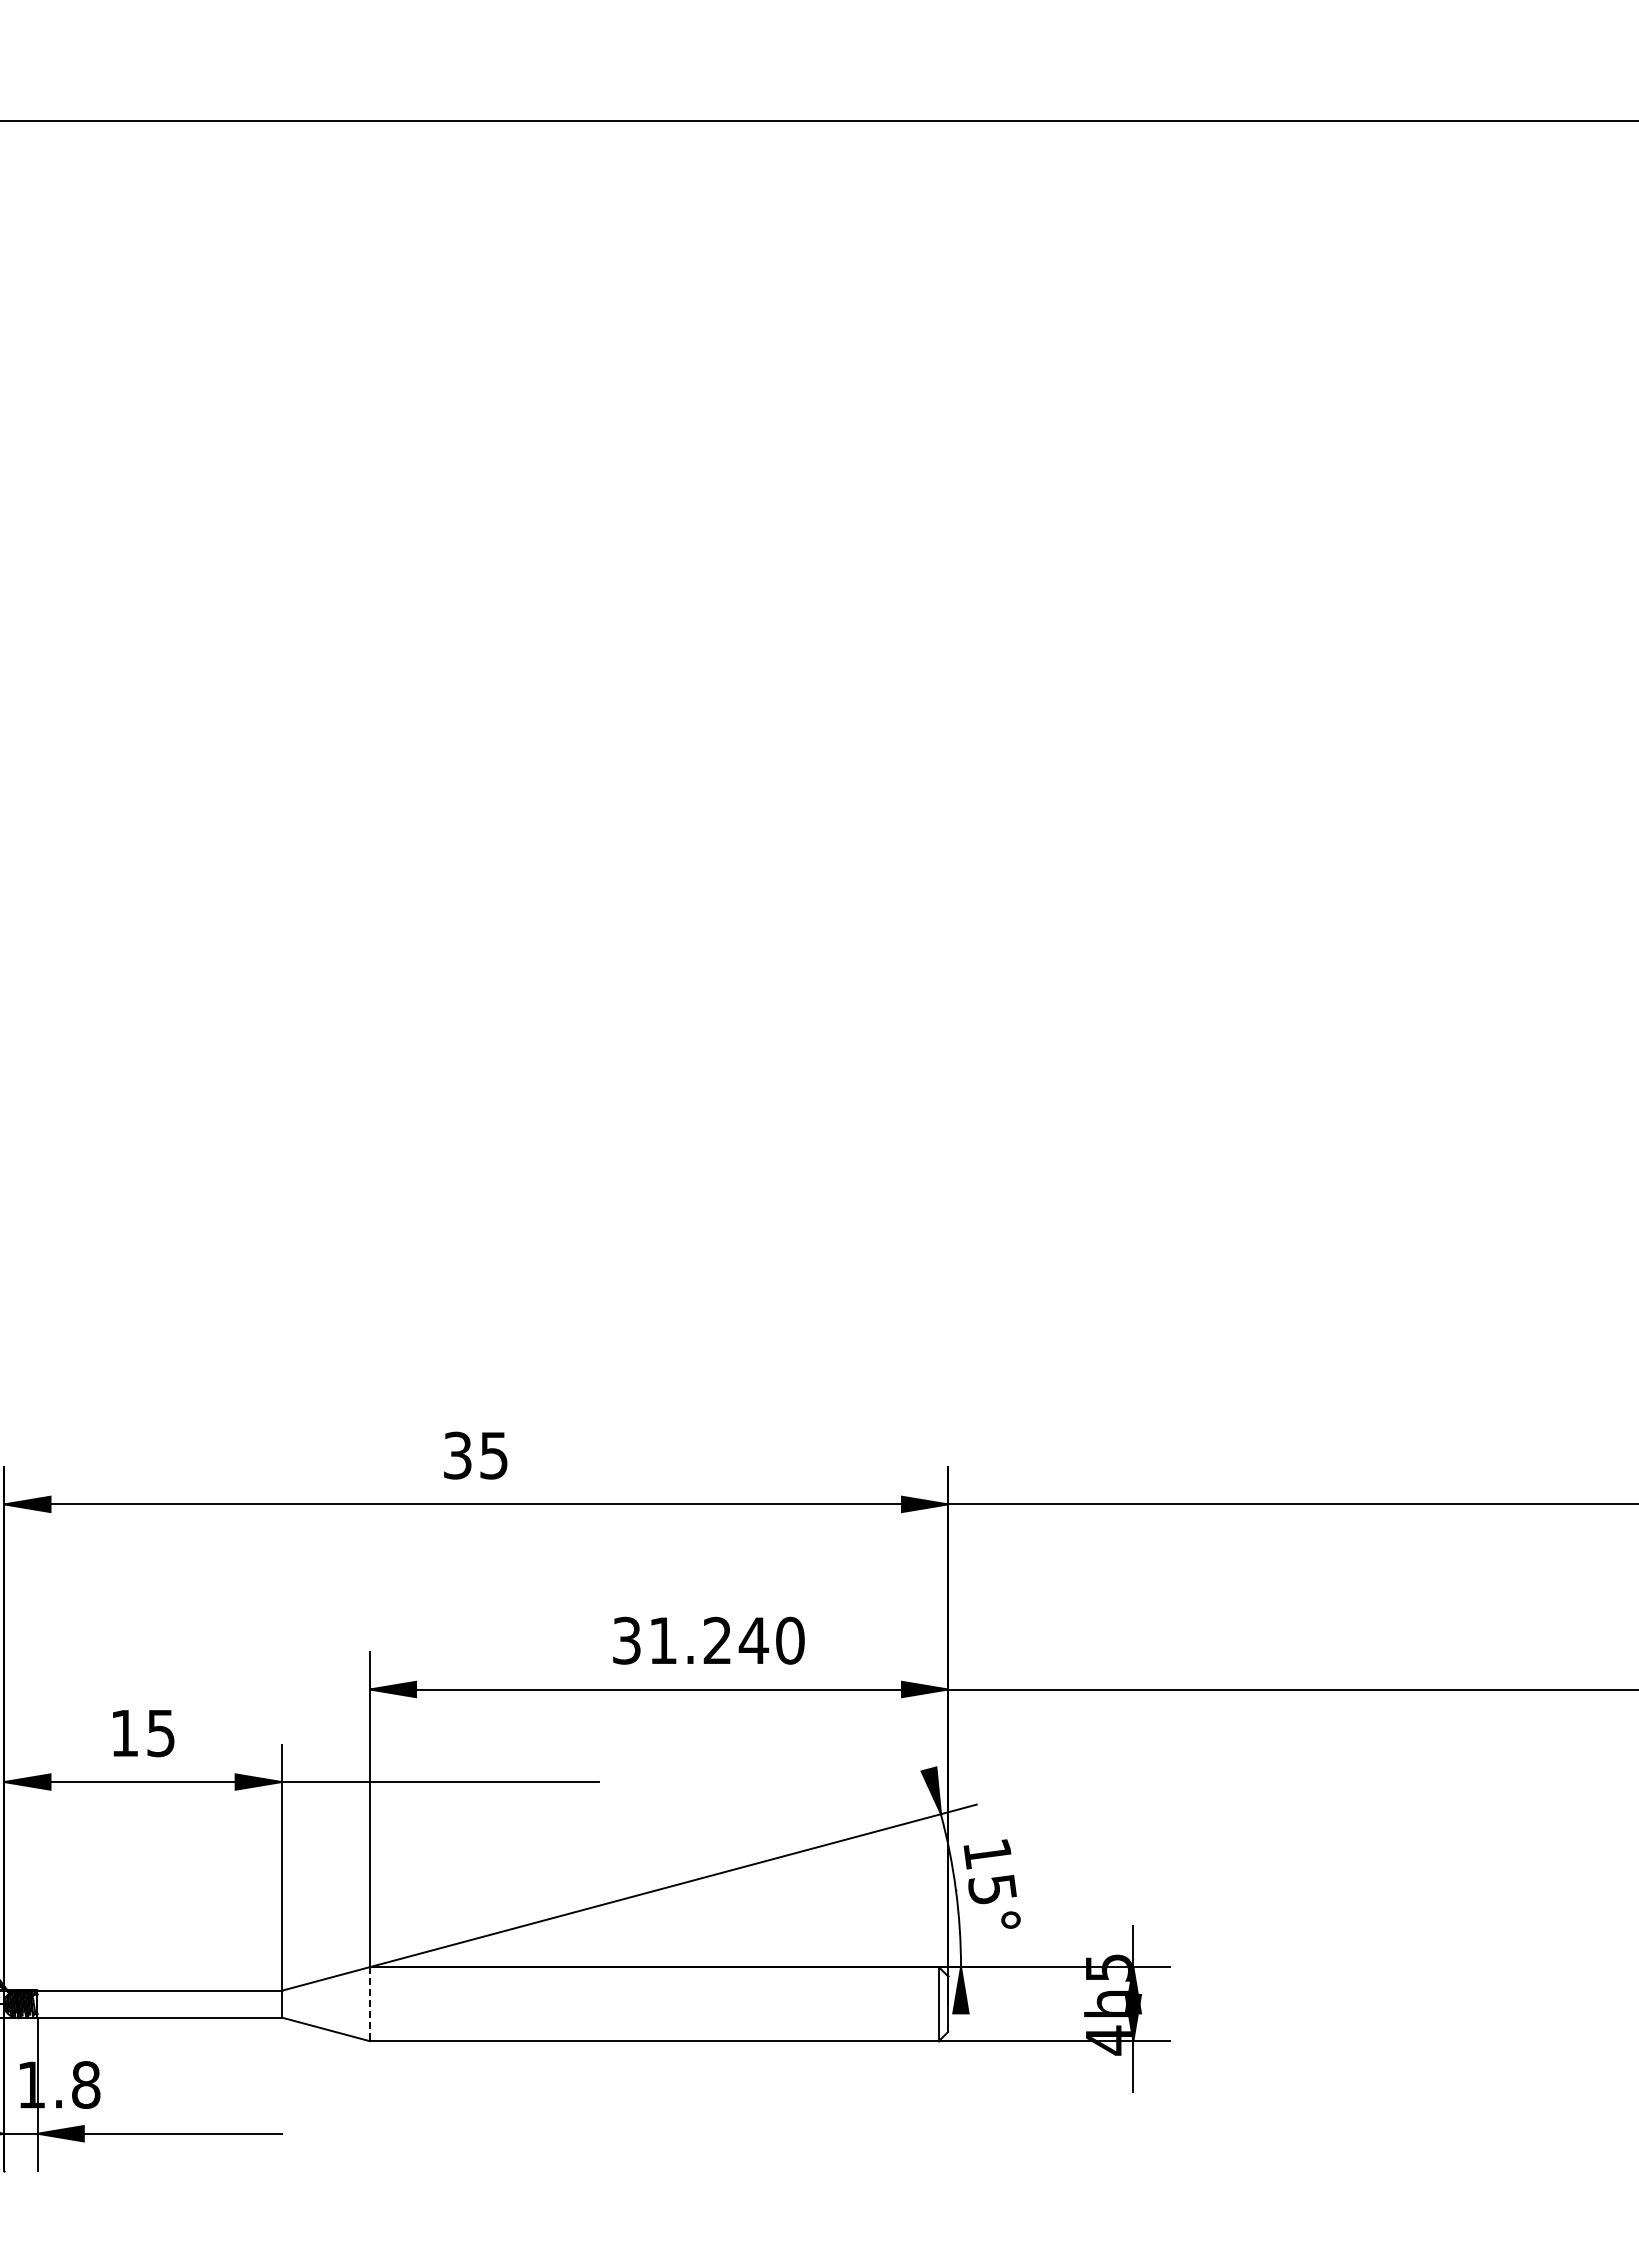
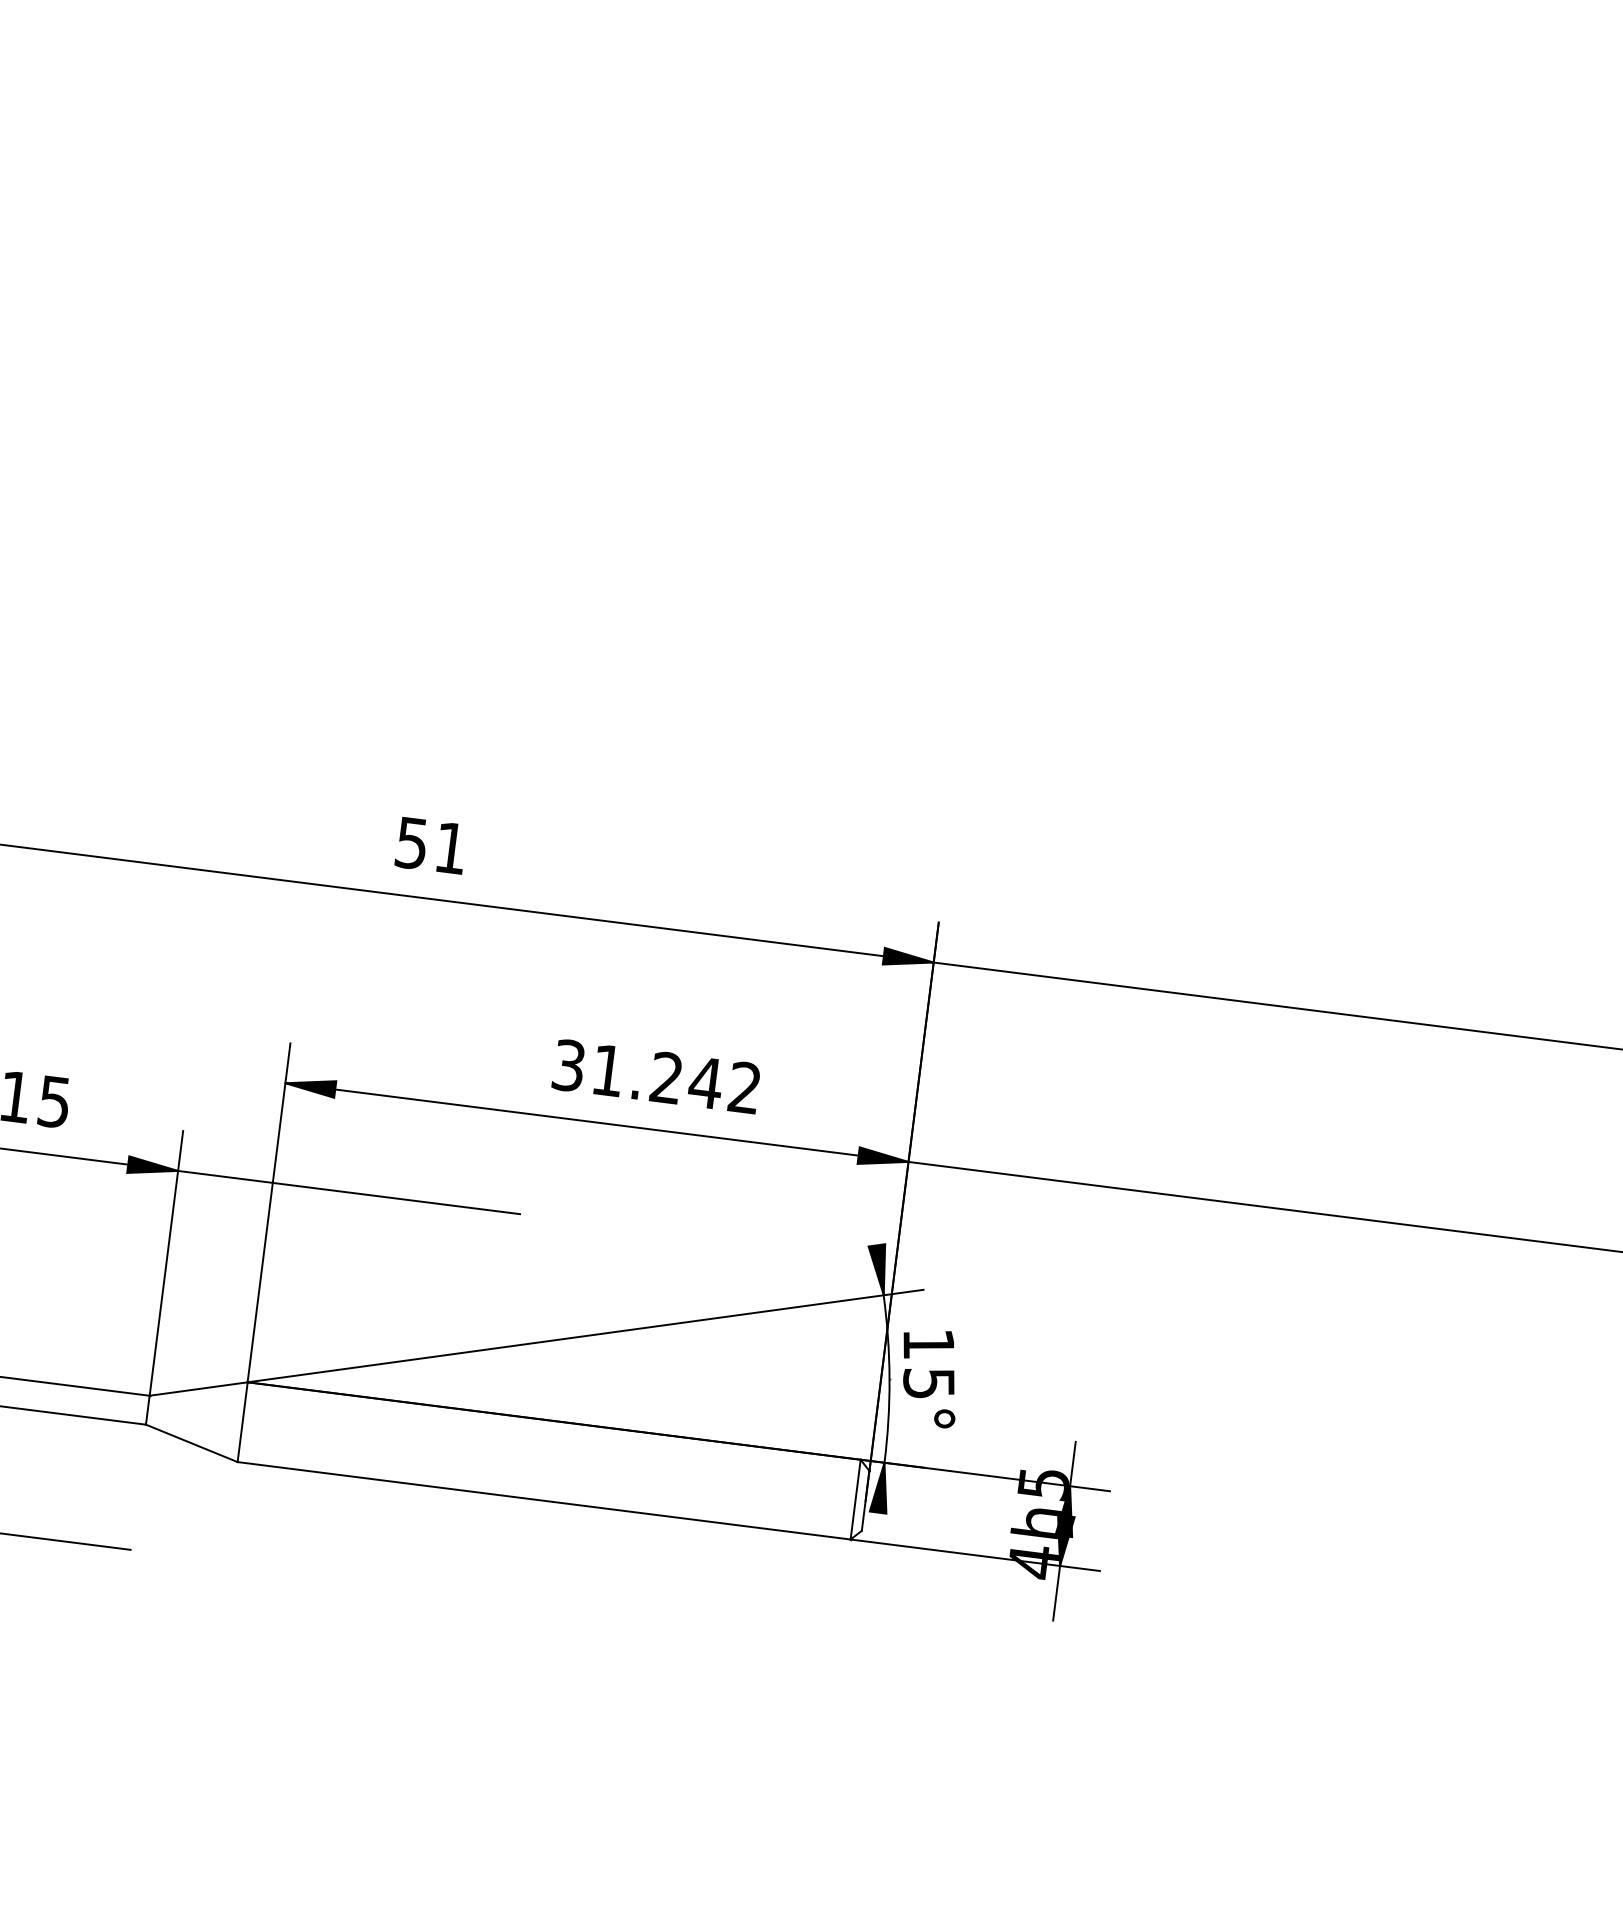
text: (475, 1455) -> (431, 845), 35 -> 51
text: (790, 1640) -> (745, 1087), 31.240 -> 31.242
line: (369, 2004) -> (242, 1422), dashed -> solid

